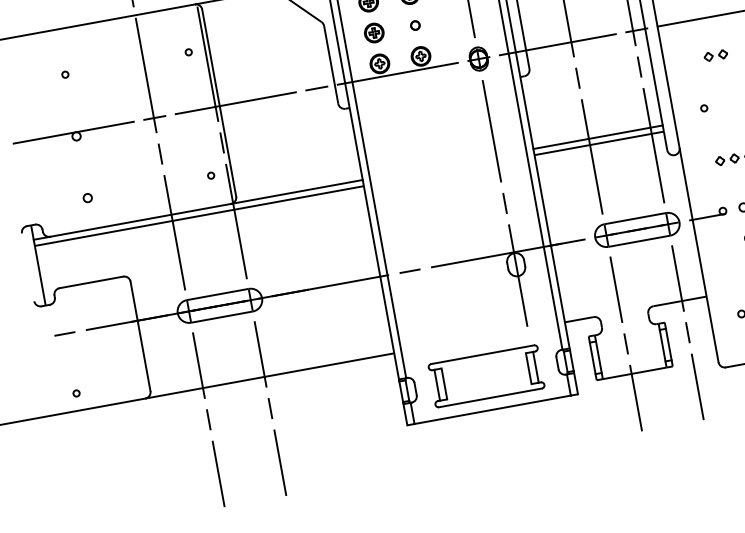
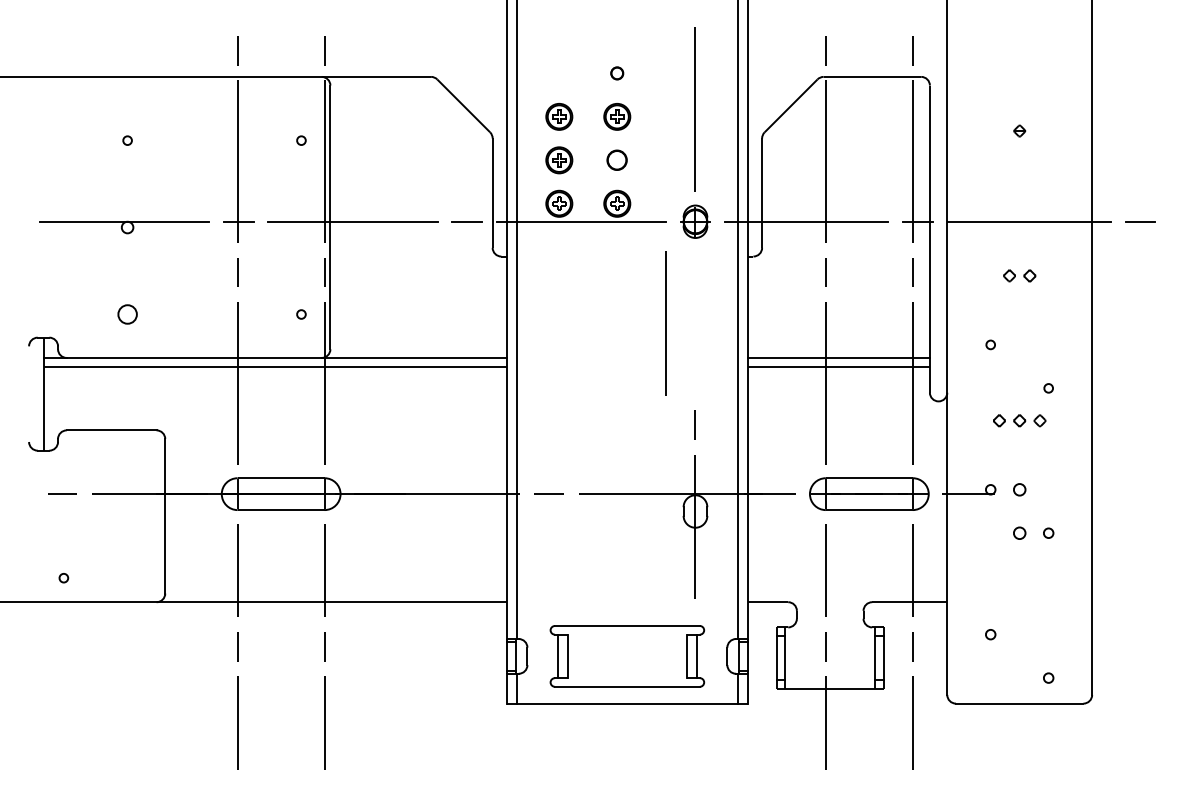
part: (415, 25) -> (617, 160), size x1.6
line: (491, 131) -> (665, 323), moved
part: (87, 198) -> (127, 314), size x1.6

